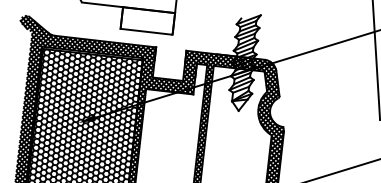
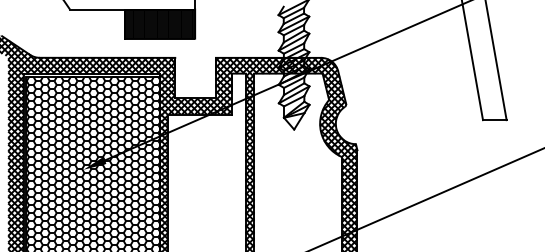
hatch: (147, 20) -> (159, 23), added

